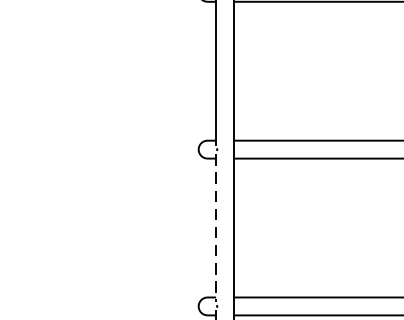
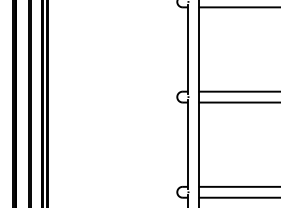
line: (215, 227) -> (187, 144), dashed -> solid

